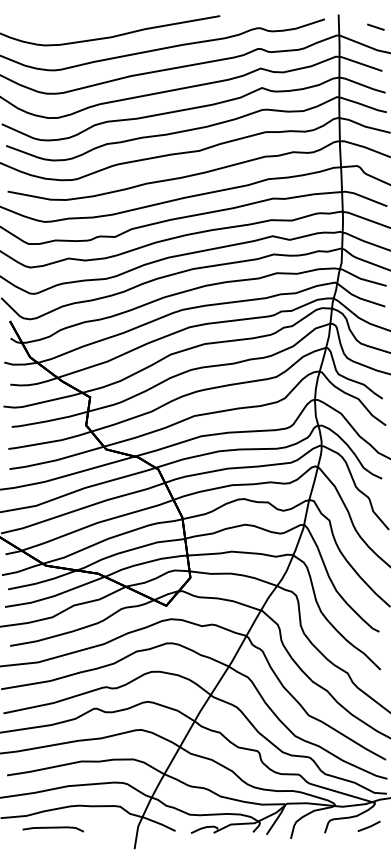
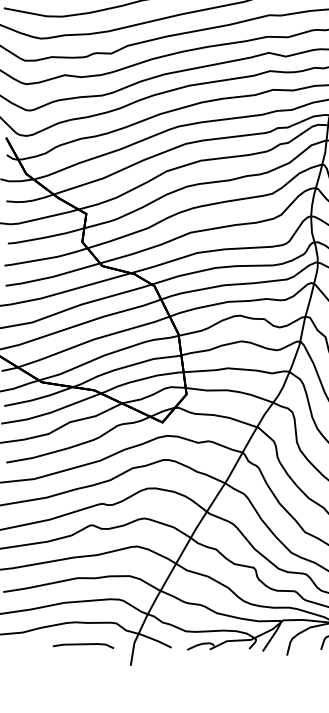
line: (52, 828) -> (82, 645), moved

